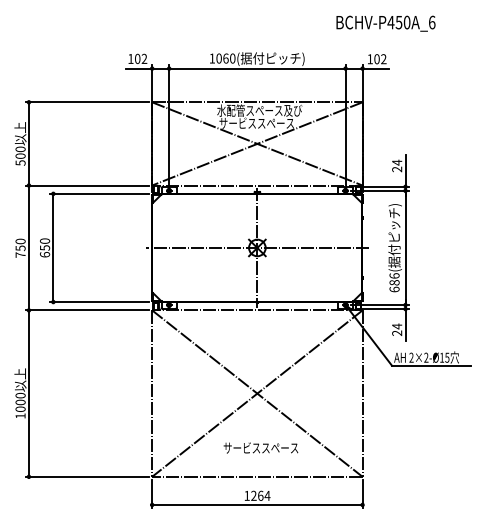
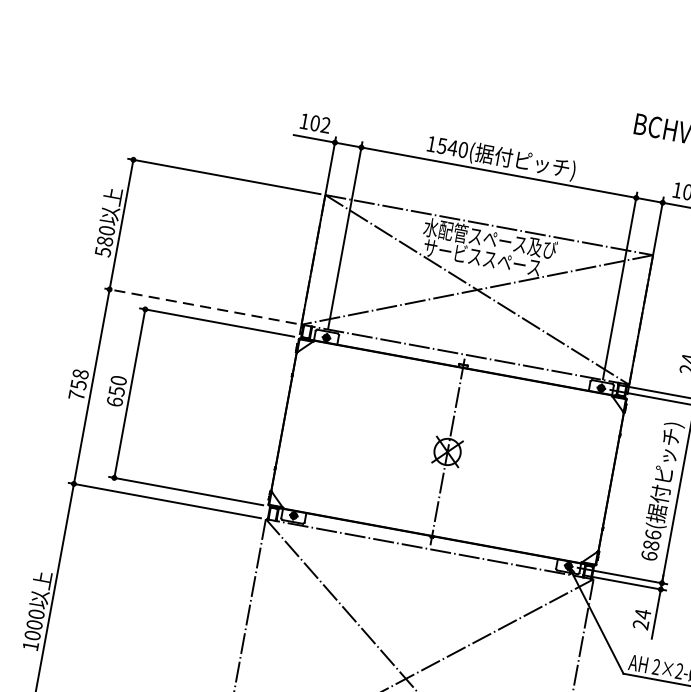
text: (222, 58) -> (447, 146), 1060( -> 1540(
text: (20, 155) -> (105, 240), 500 -> 580
line: (87, 185) -> (200, 306), solid -> dashed
text: (20, 241) -> (80, 374), 750 -> 758
line: (256, 247) -> (446, 451), removed

